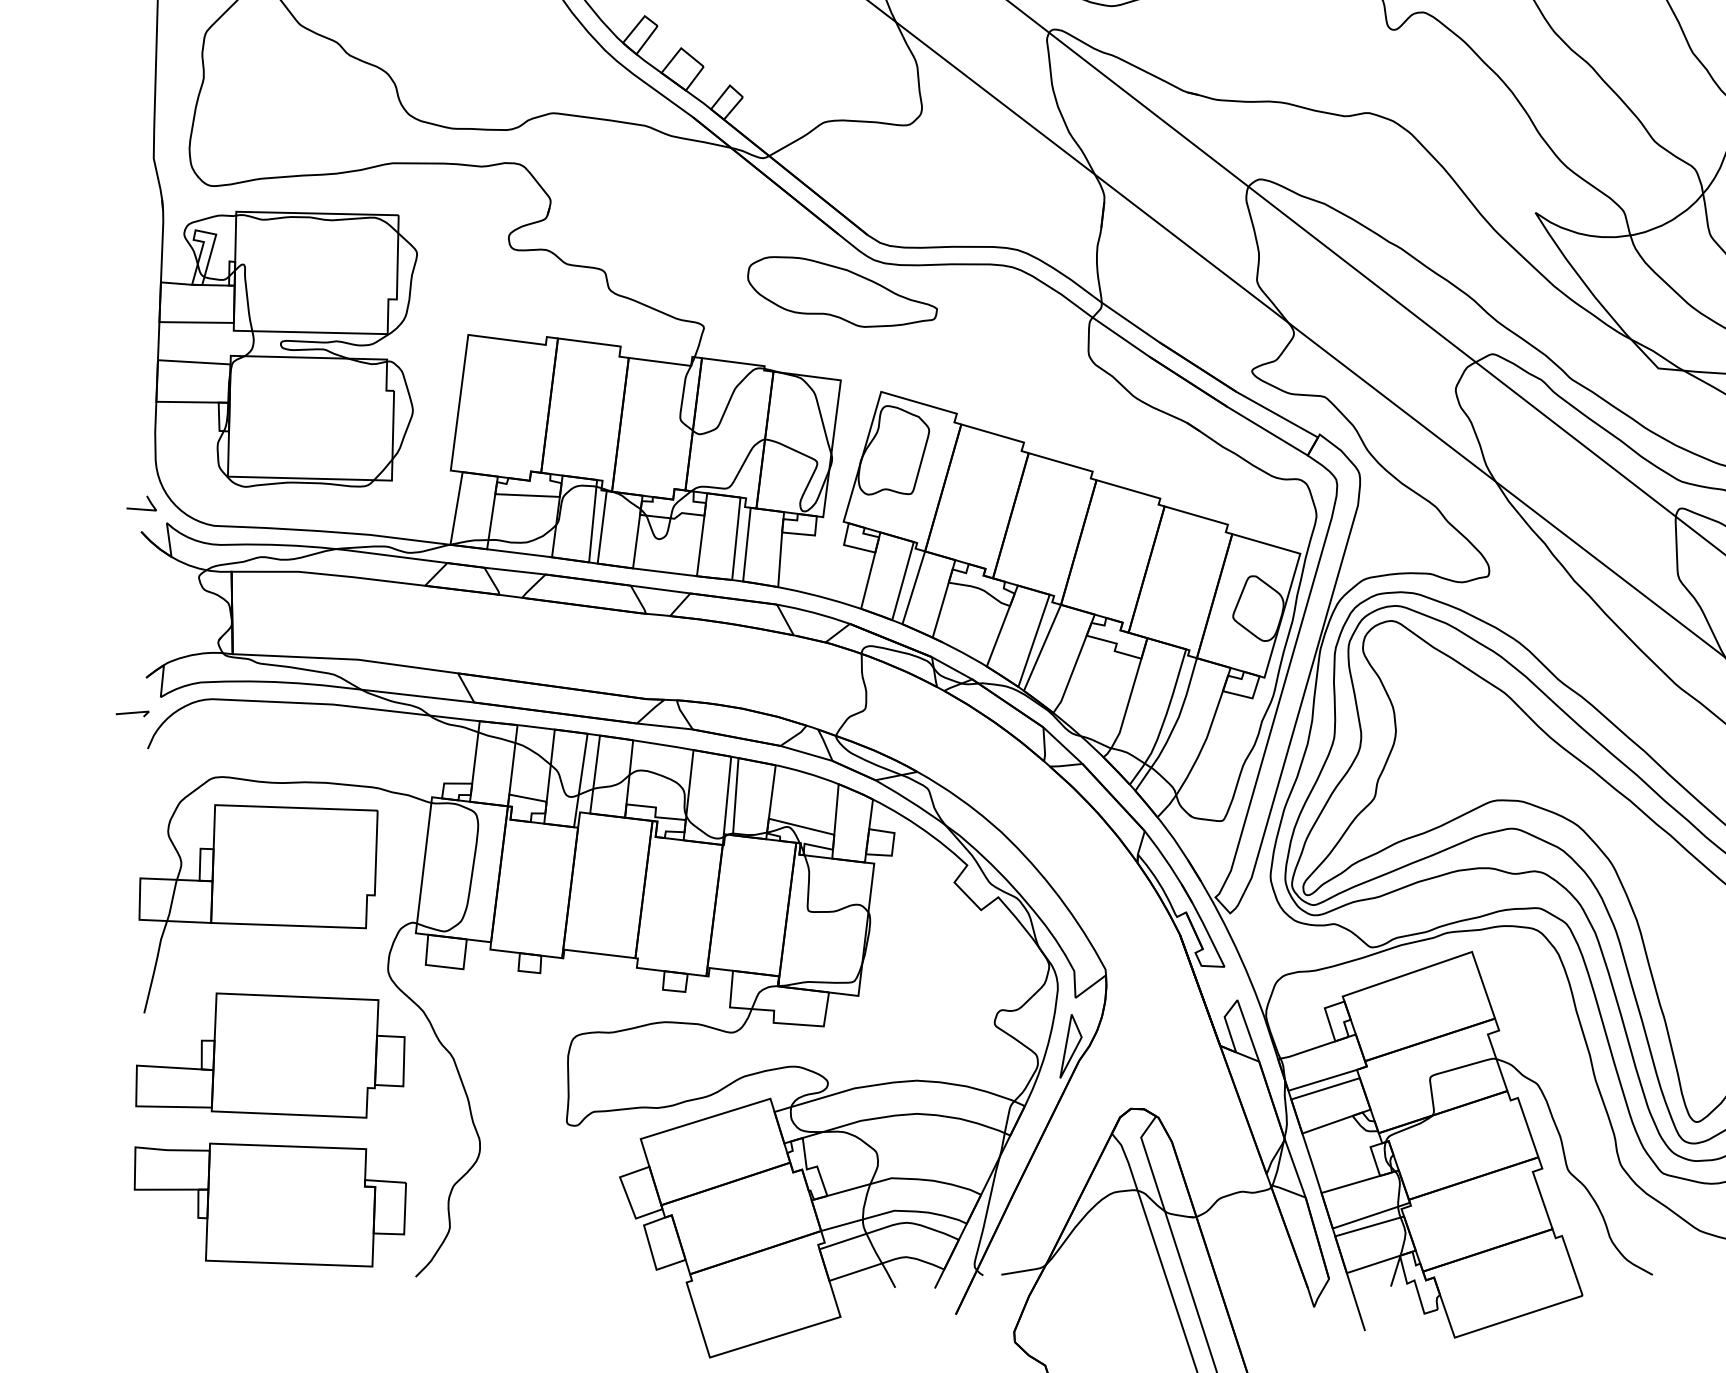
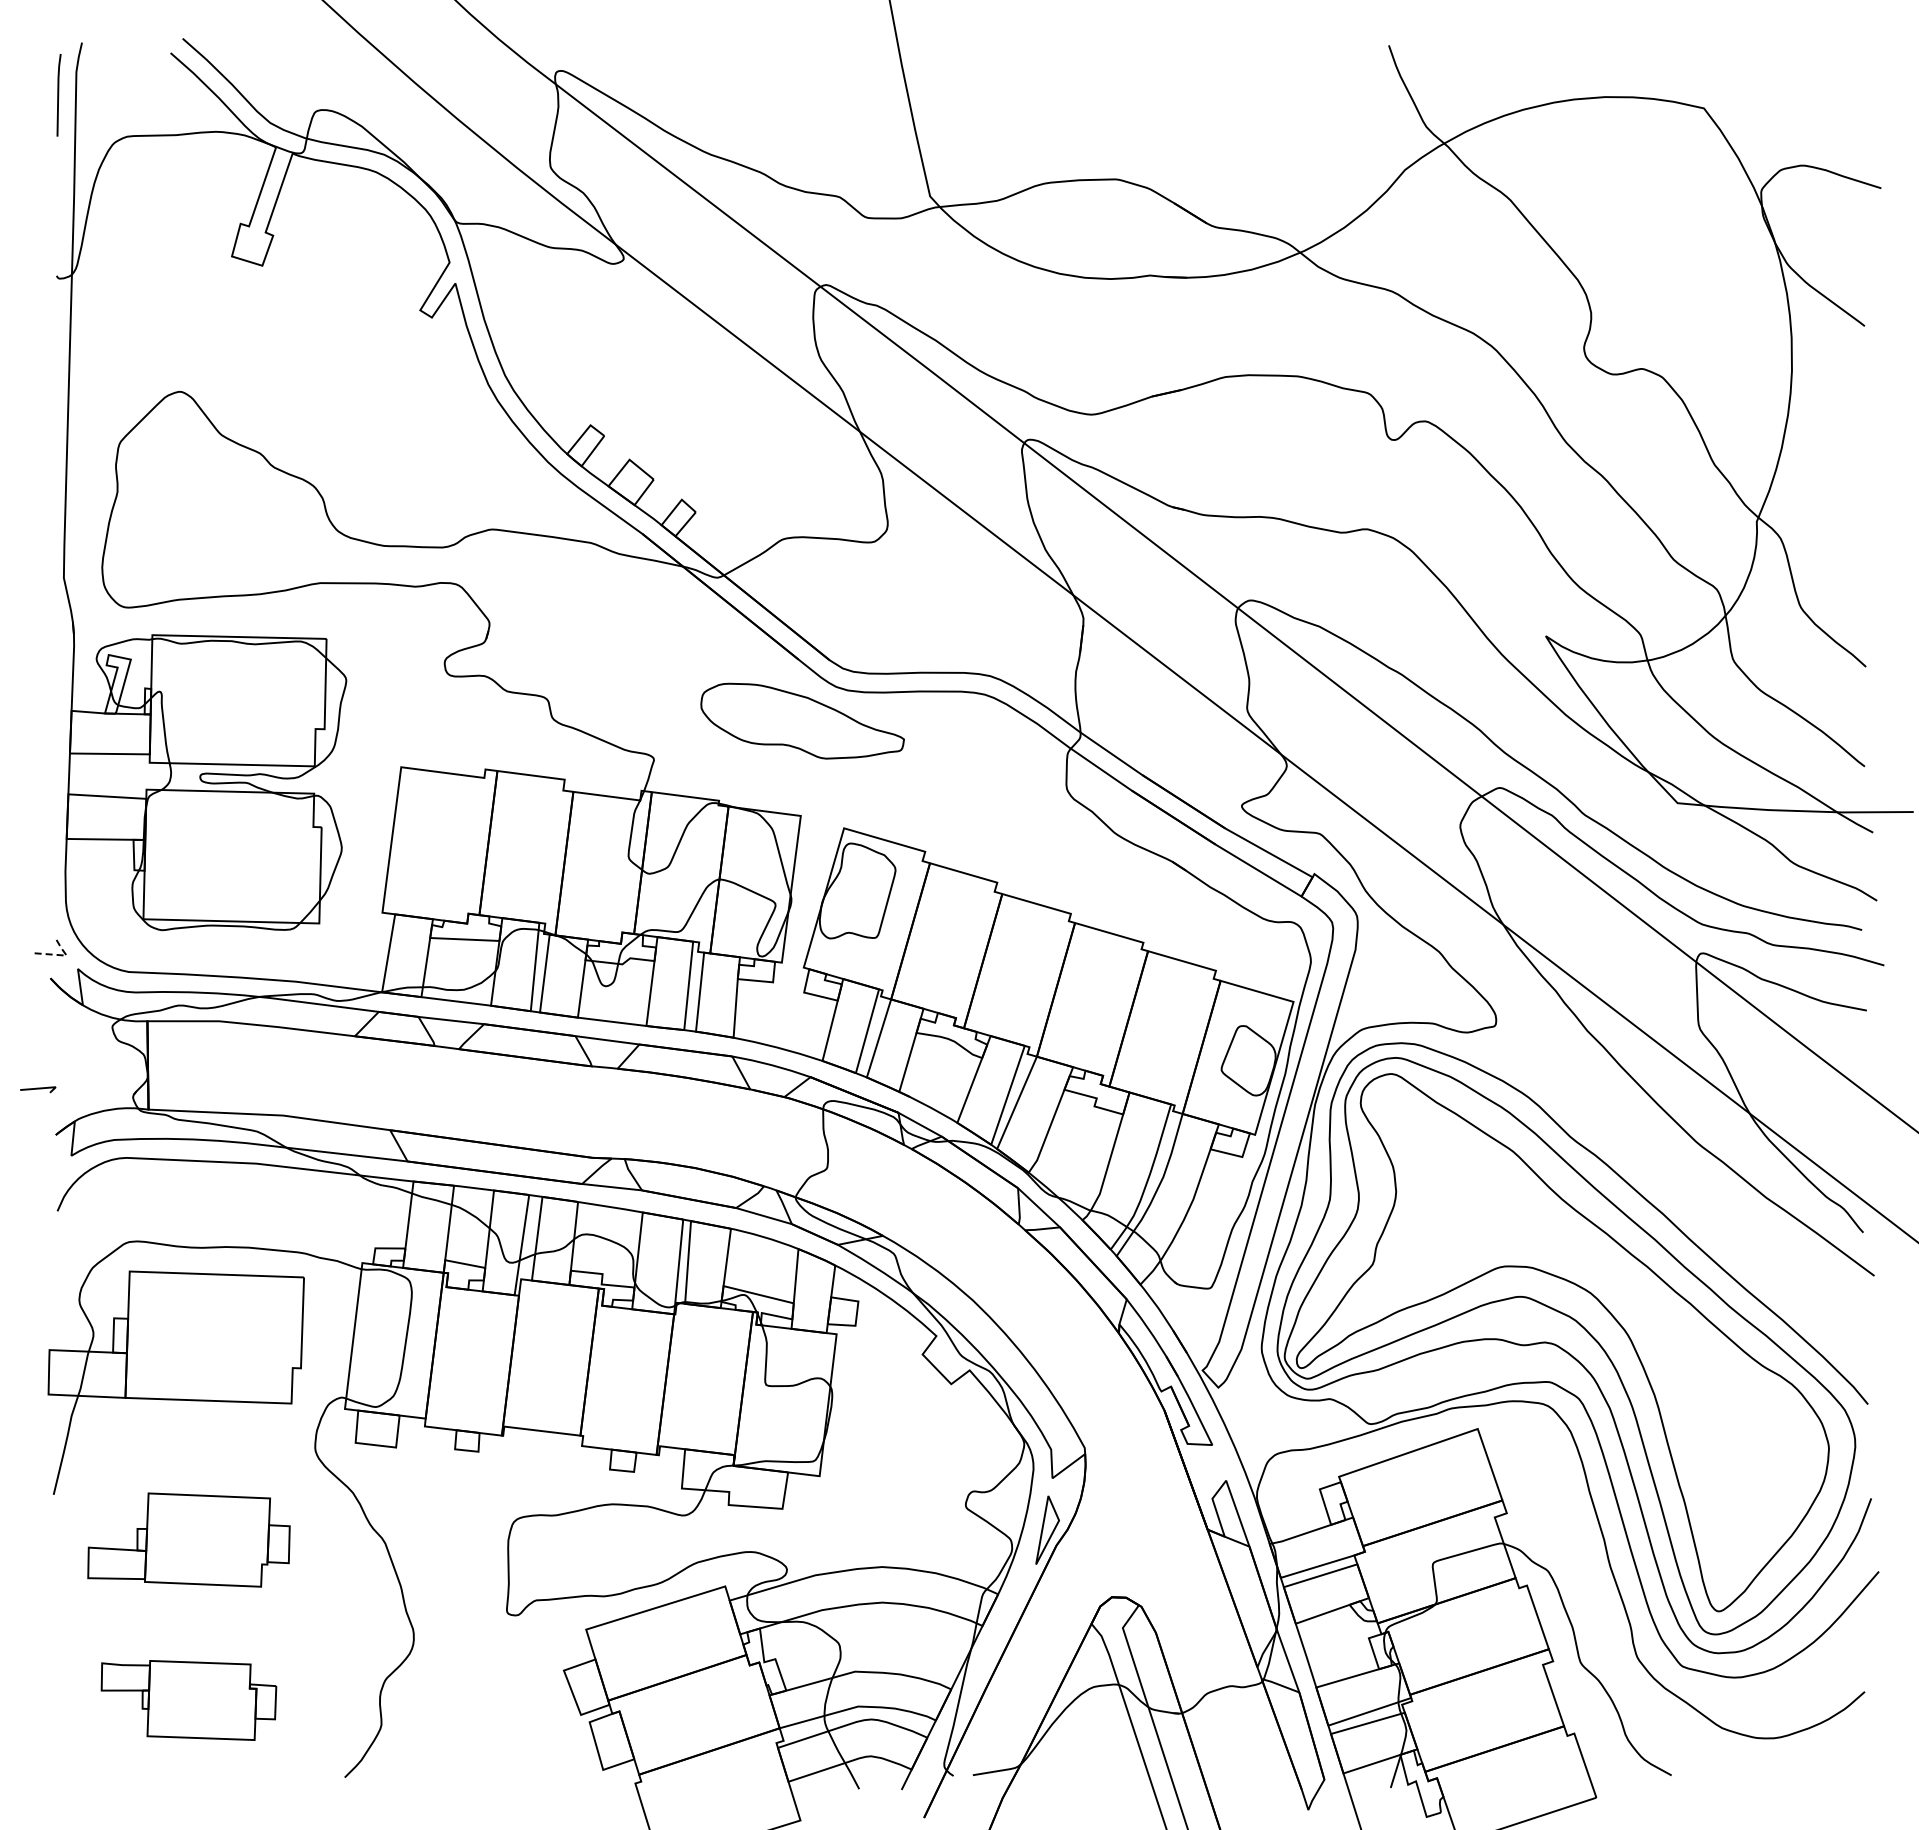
line: (151, 510) -> (61, 955), solid -> dashed
line: (132, 713) -> (38, 1089), moved
part: (269, 1054) -> (188, 1539), size x0.7
part: (269, 1205) -> (188, 1700), size x0.6

